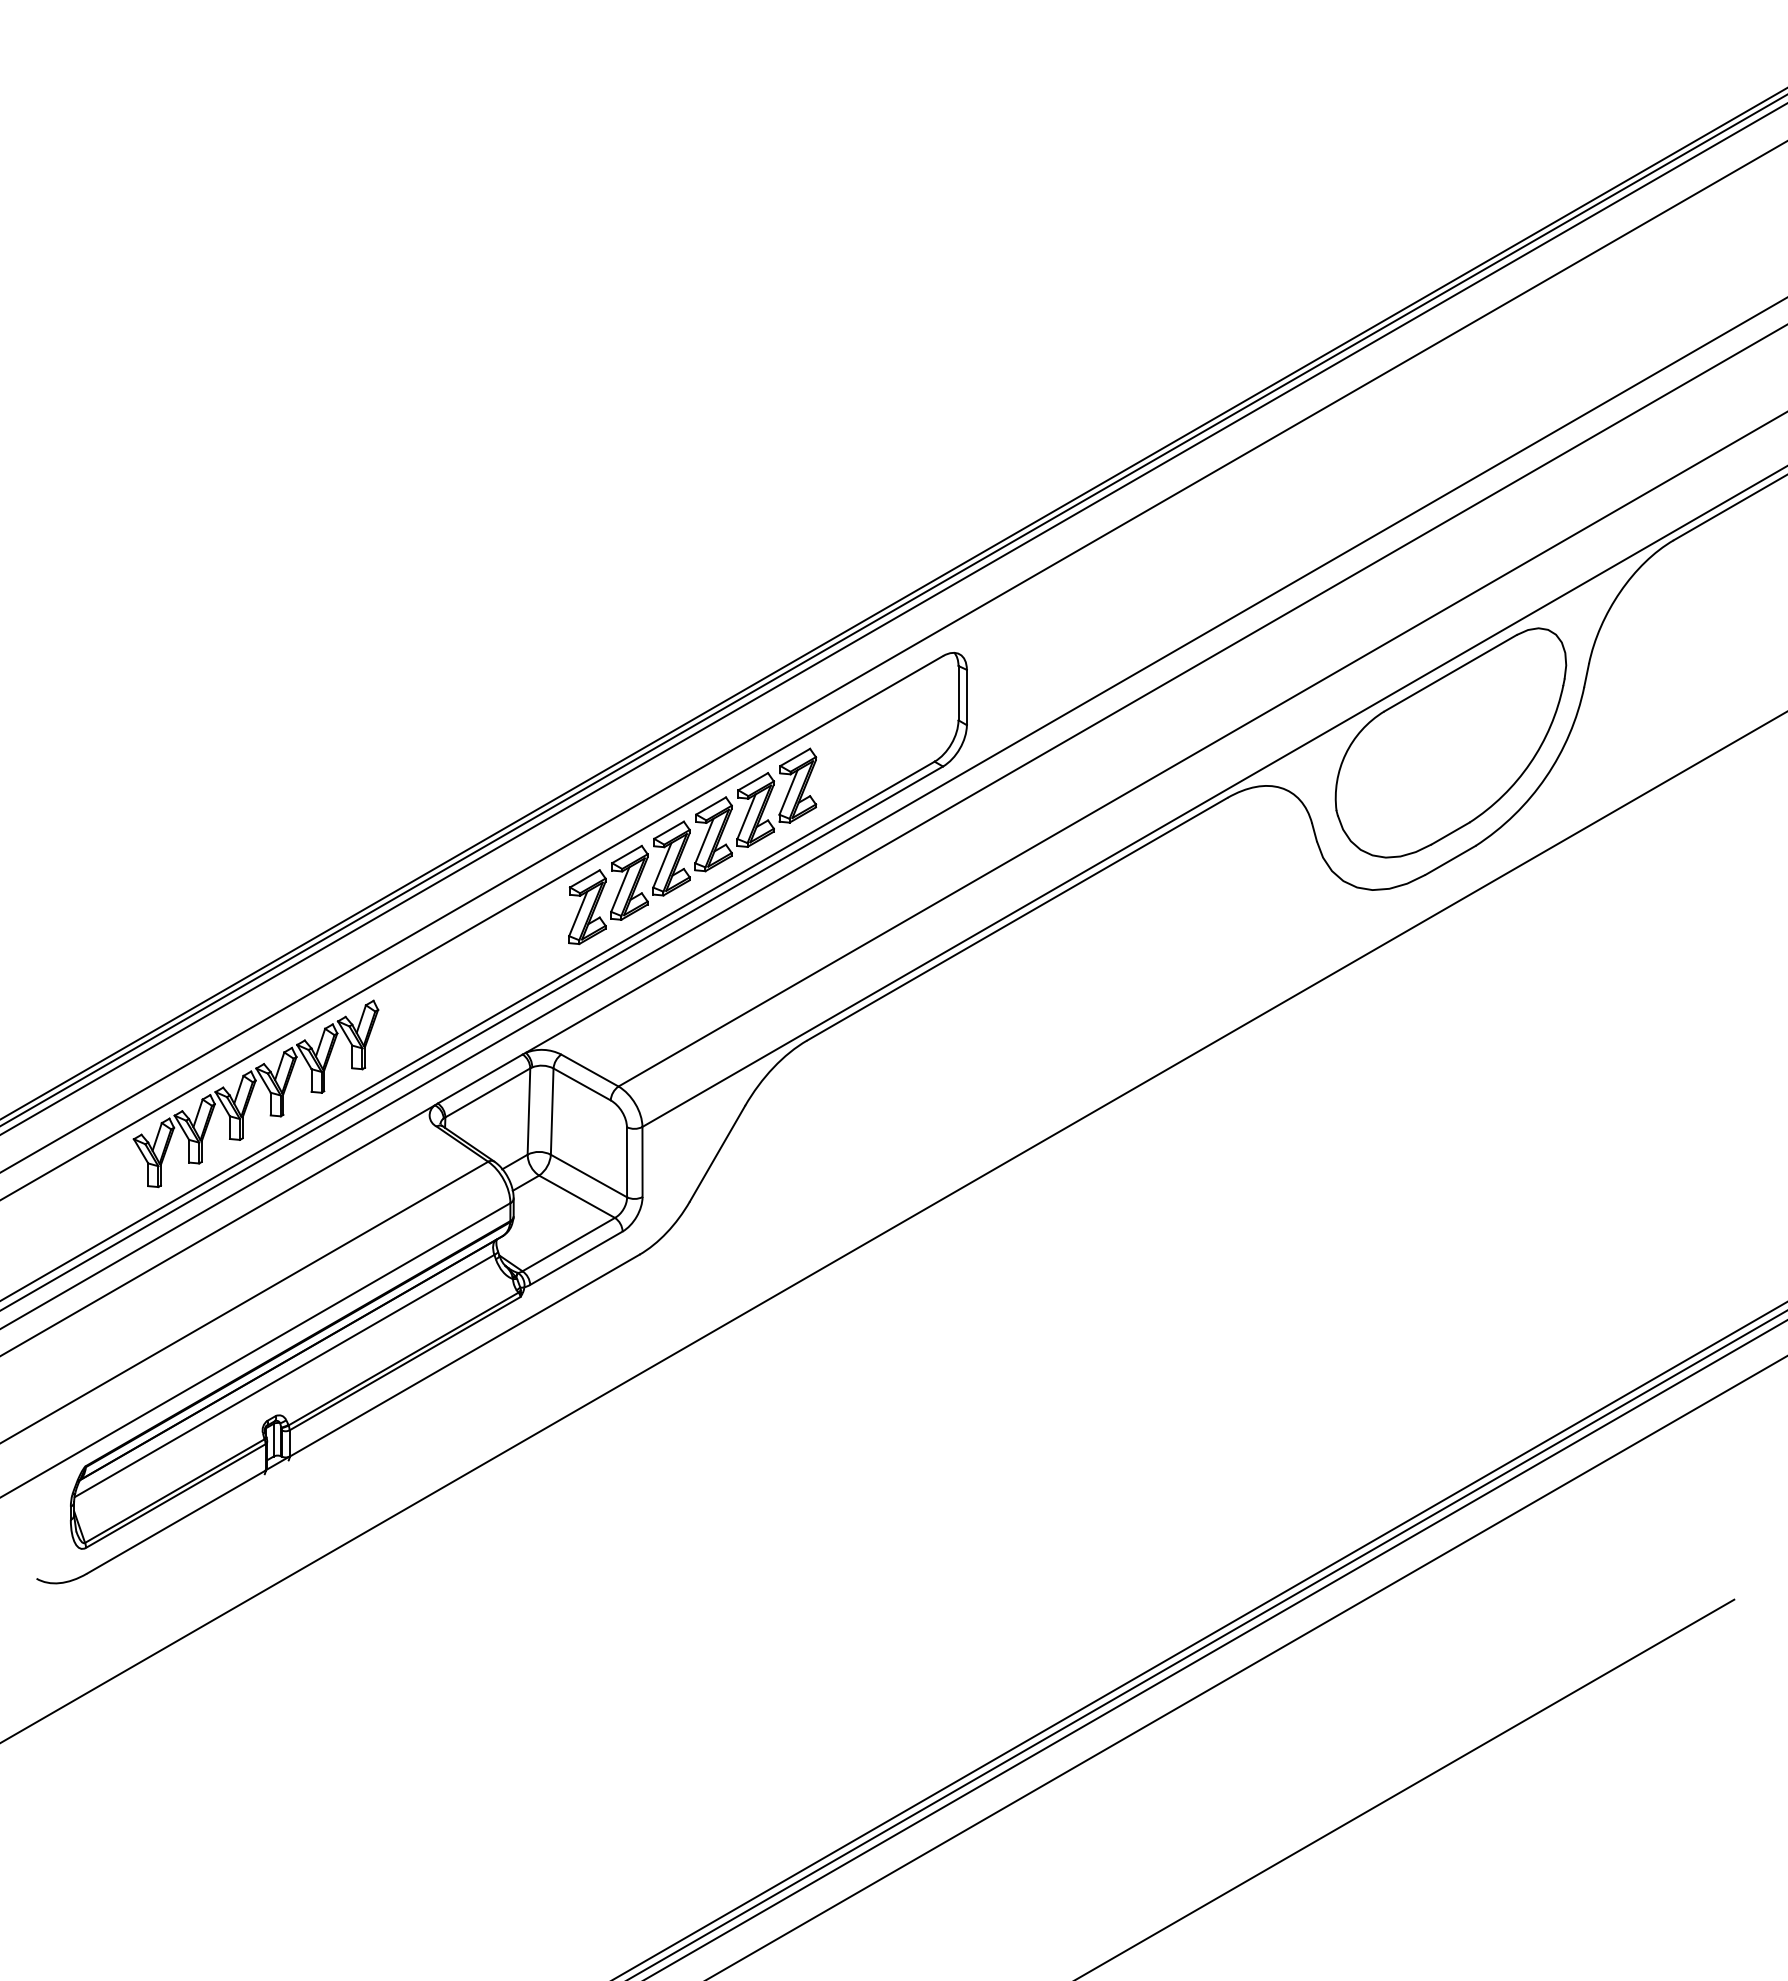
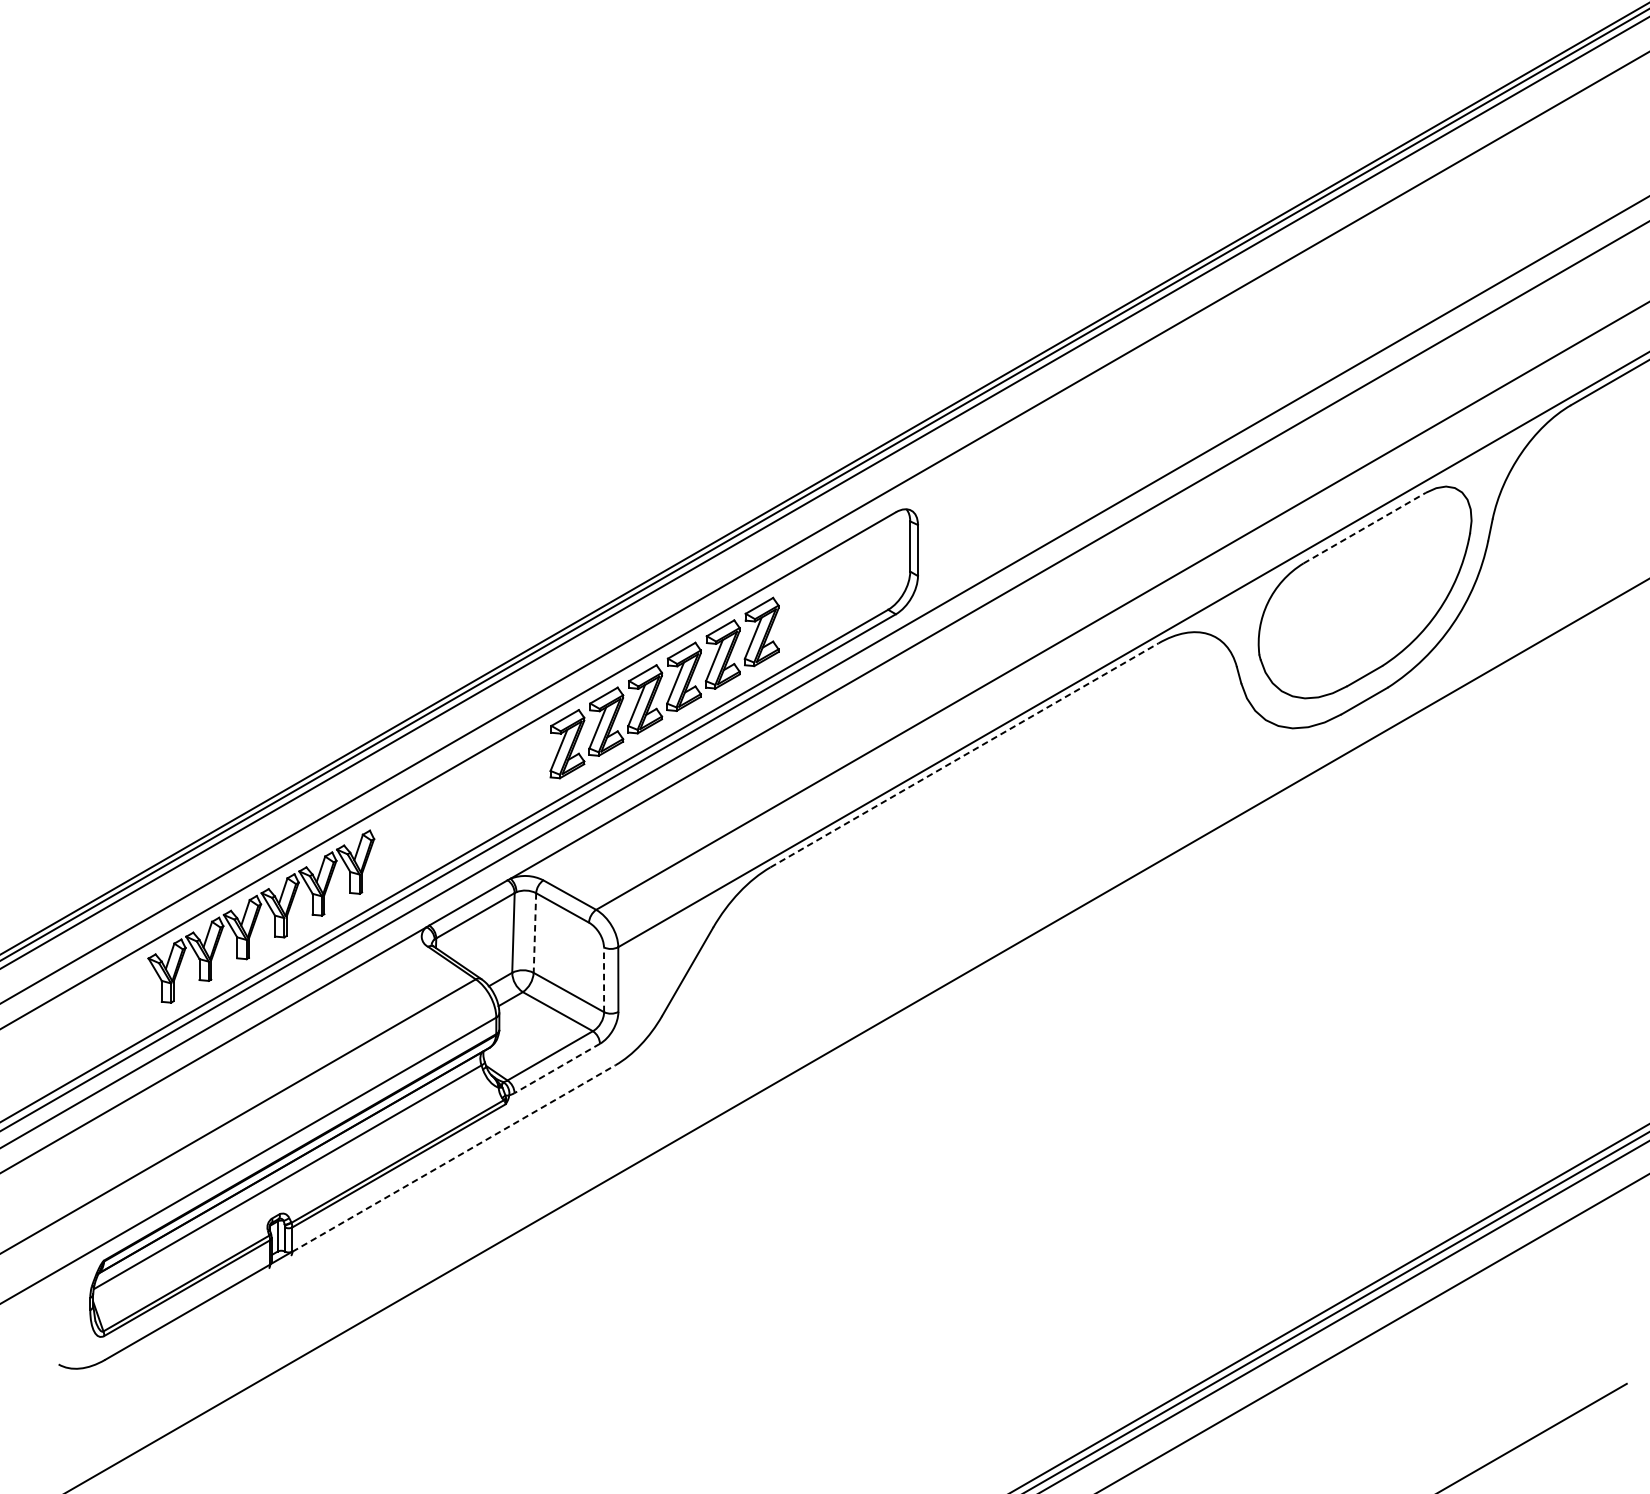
line: (1451, 672) -> (1365, 527), solid -> dashed
line: (1017, 919) -> (964, 755), solid -> dashed
line: (552, 1112) -> (535, 933), solid -> dashed
line: (627, 1161) -> (604, 979), solid -> dashed
line: (576, 1258) -> (557, 1068), solid -> dashed
line: (465, 1355) -> (454, 1158), solid -> dashed

